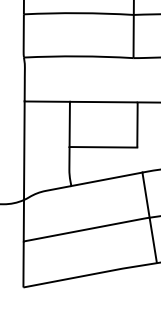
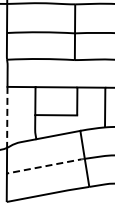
line: (24, 150) -> (7, 117), solid -> dashed
line: (90, 228) -> (48, 165), solid -> dashed

